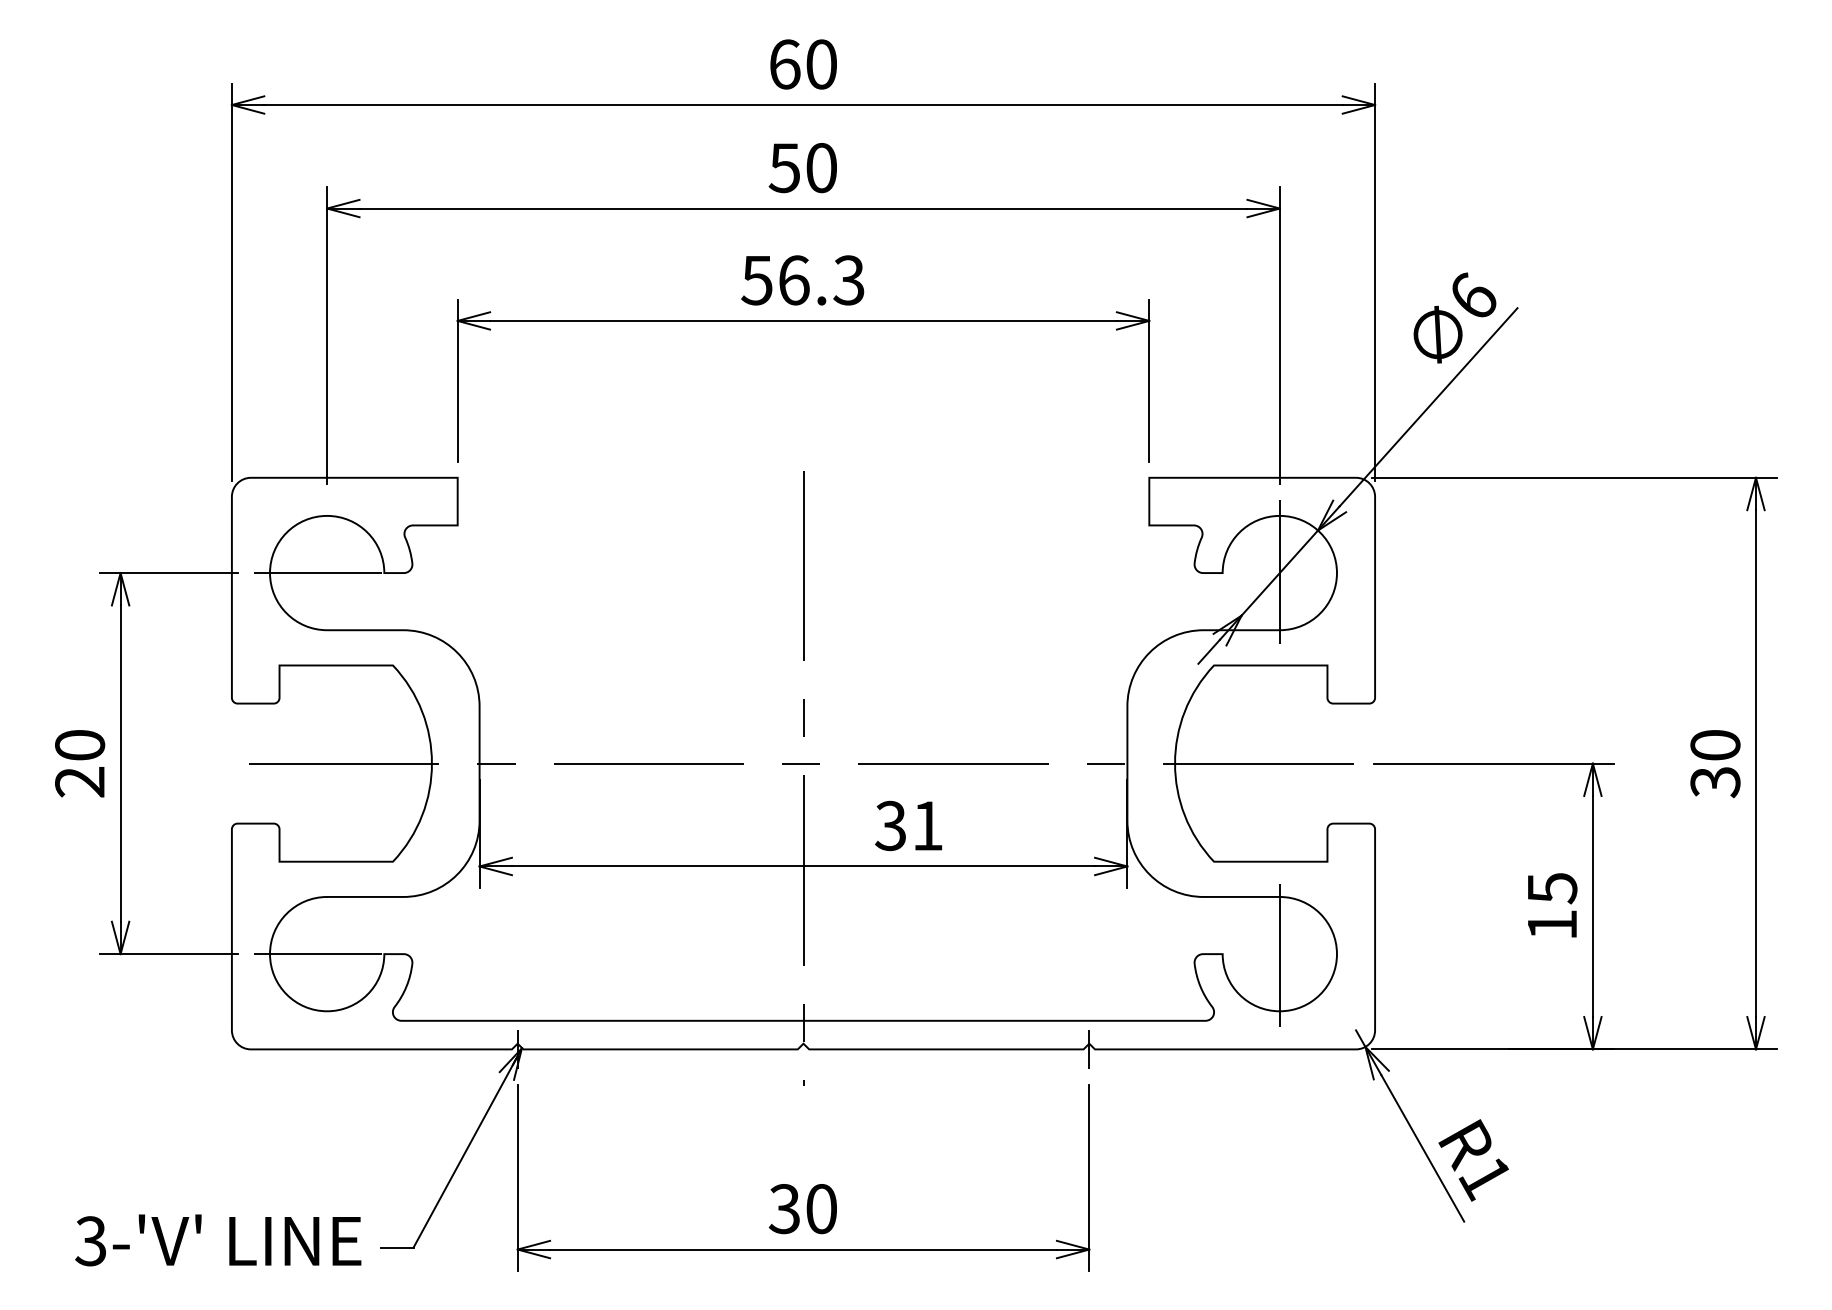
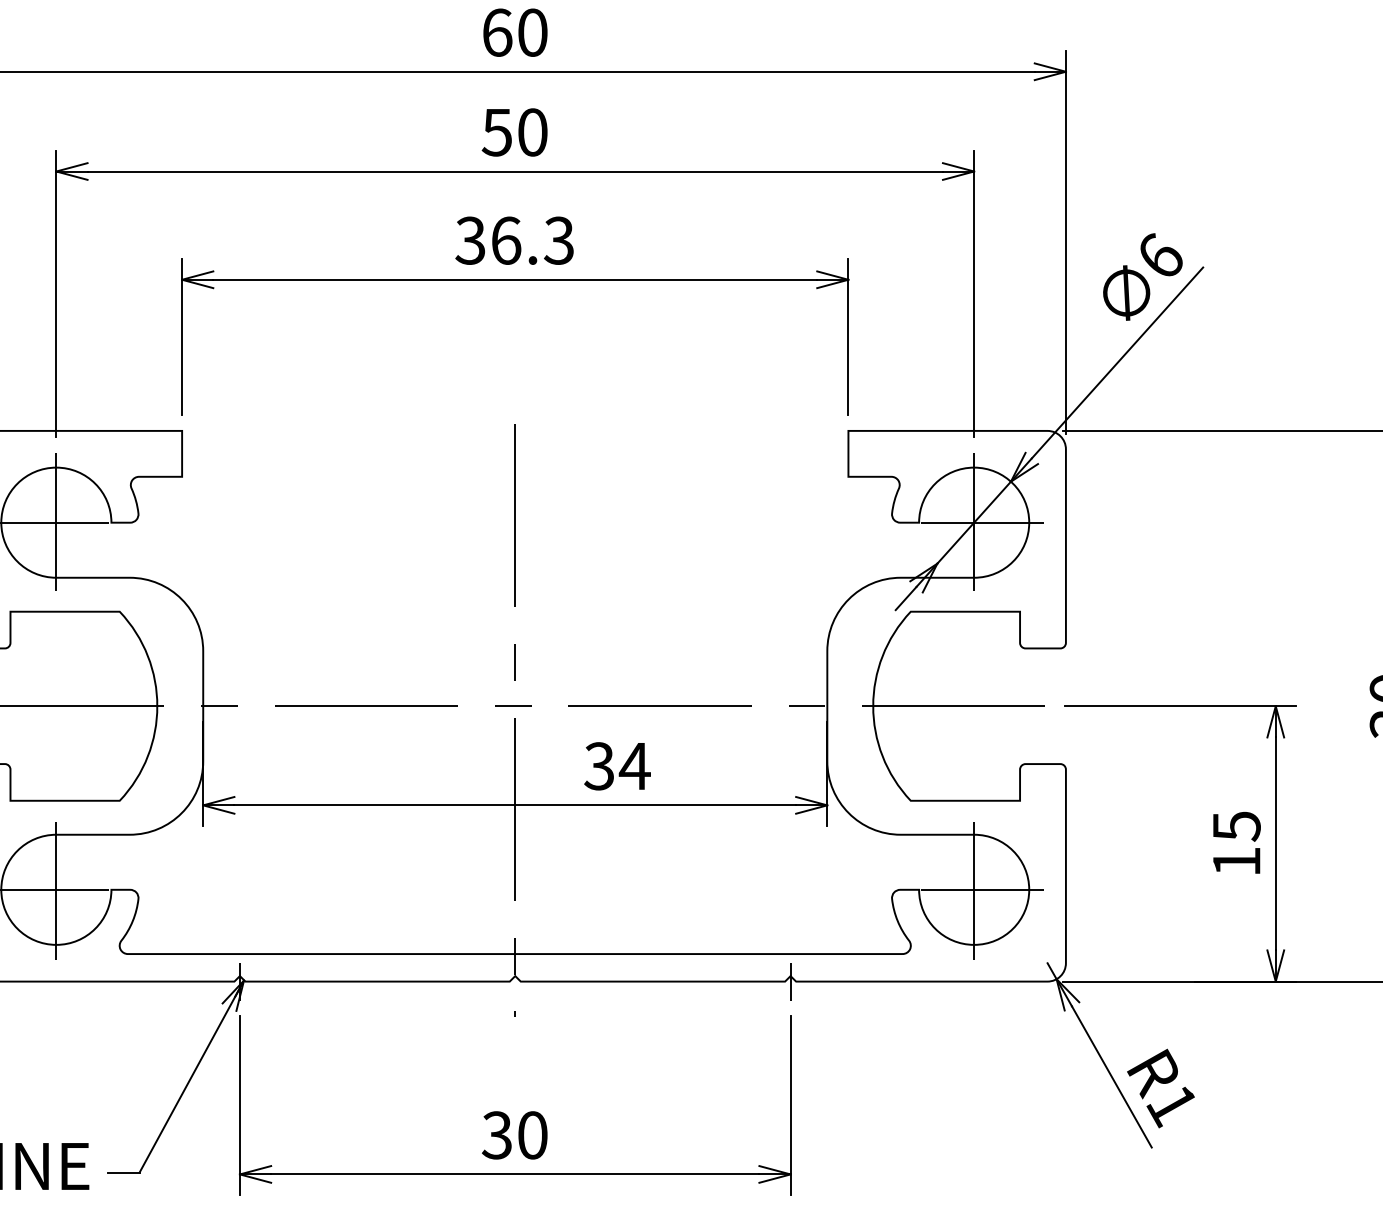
text: (756, 280) -> (469, 240), 56.3 -> 36.3
line: (327, 571) -> (56, 521), added
line: (1288, 573) -> (982, 523), added
text: (927, 825) -> (634, 765), 31 -> 34
line: (327, 954) -> (56, 890), added
line: (1288, 954) -> (982, 890), added

